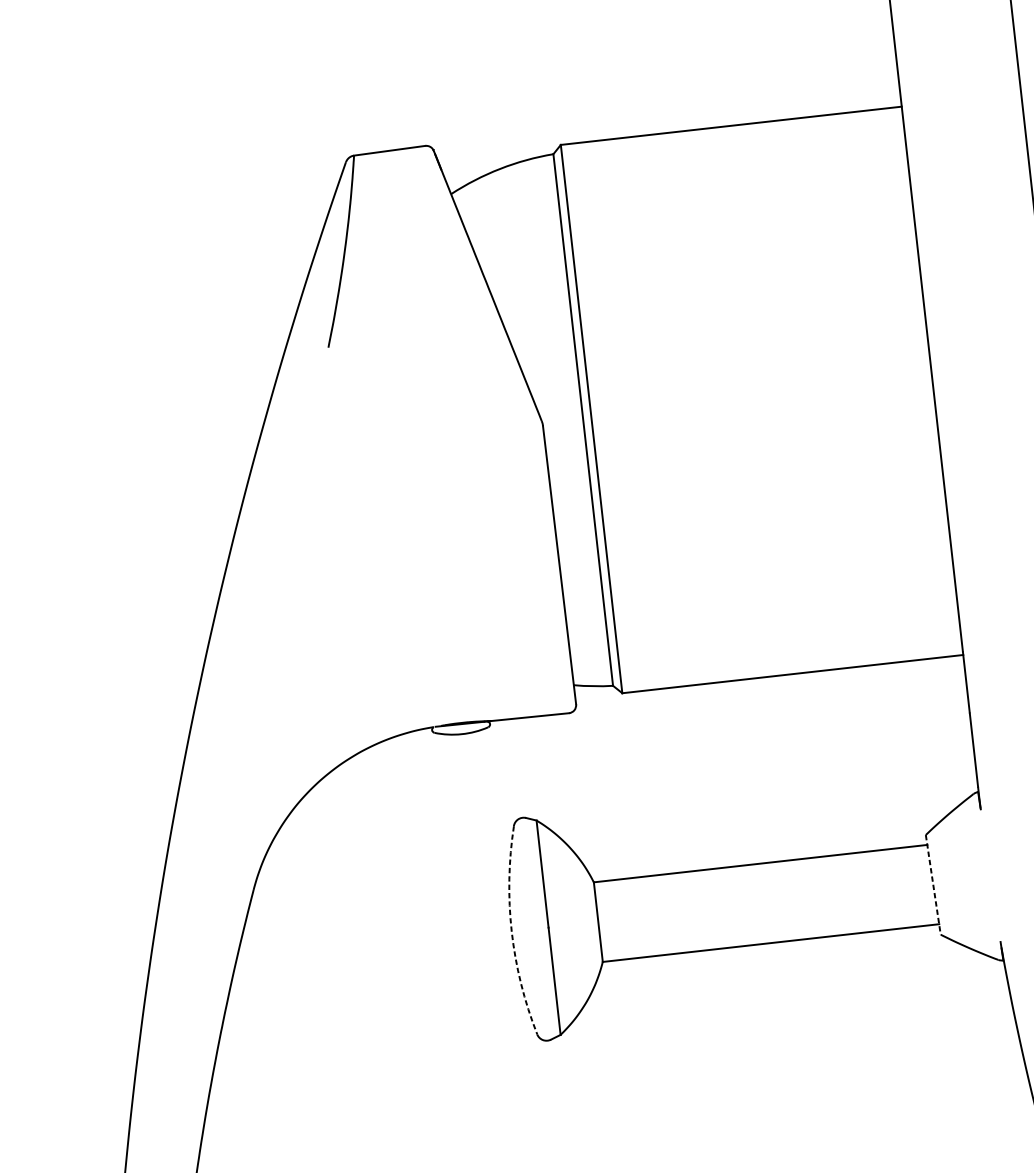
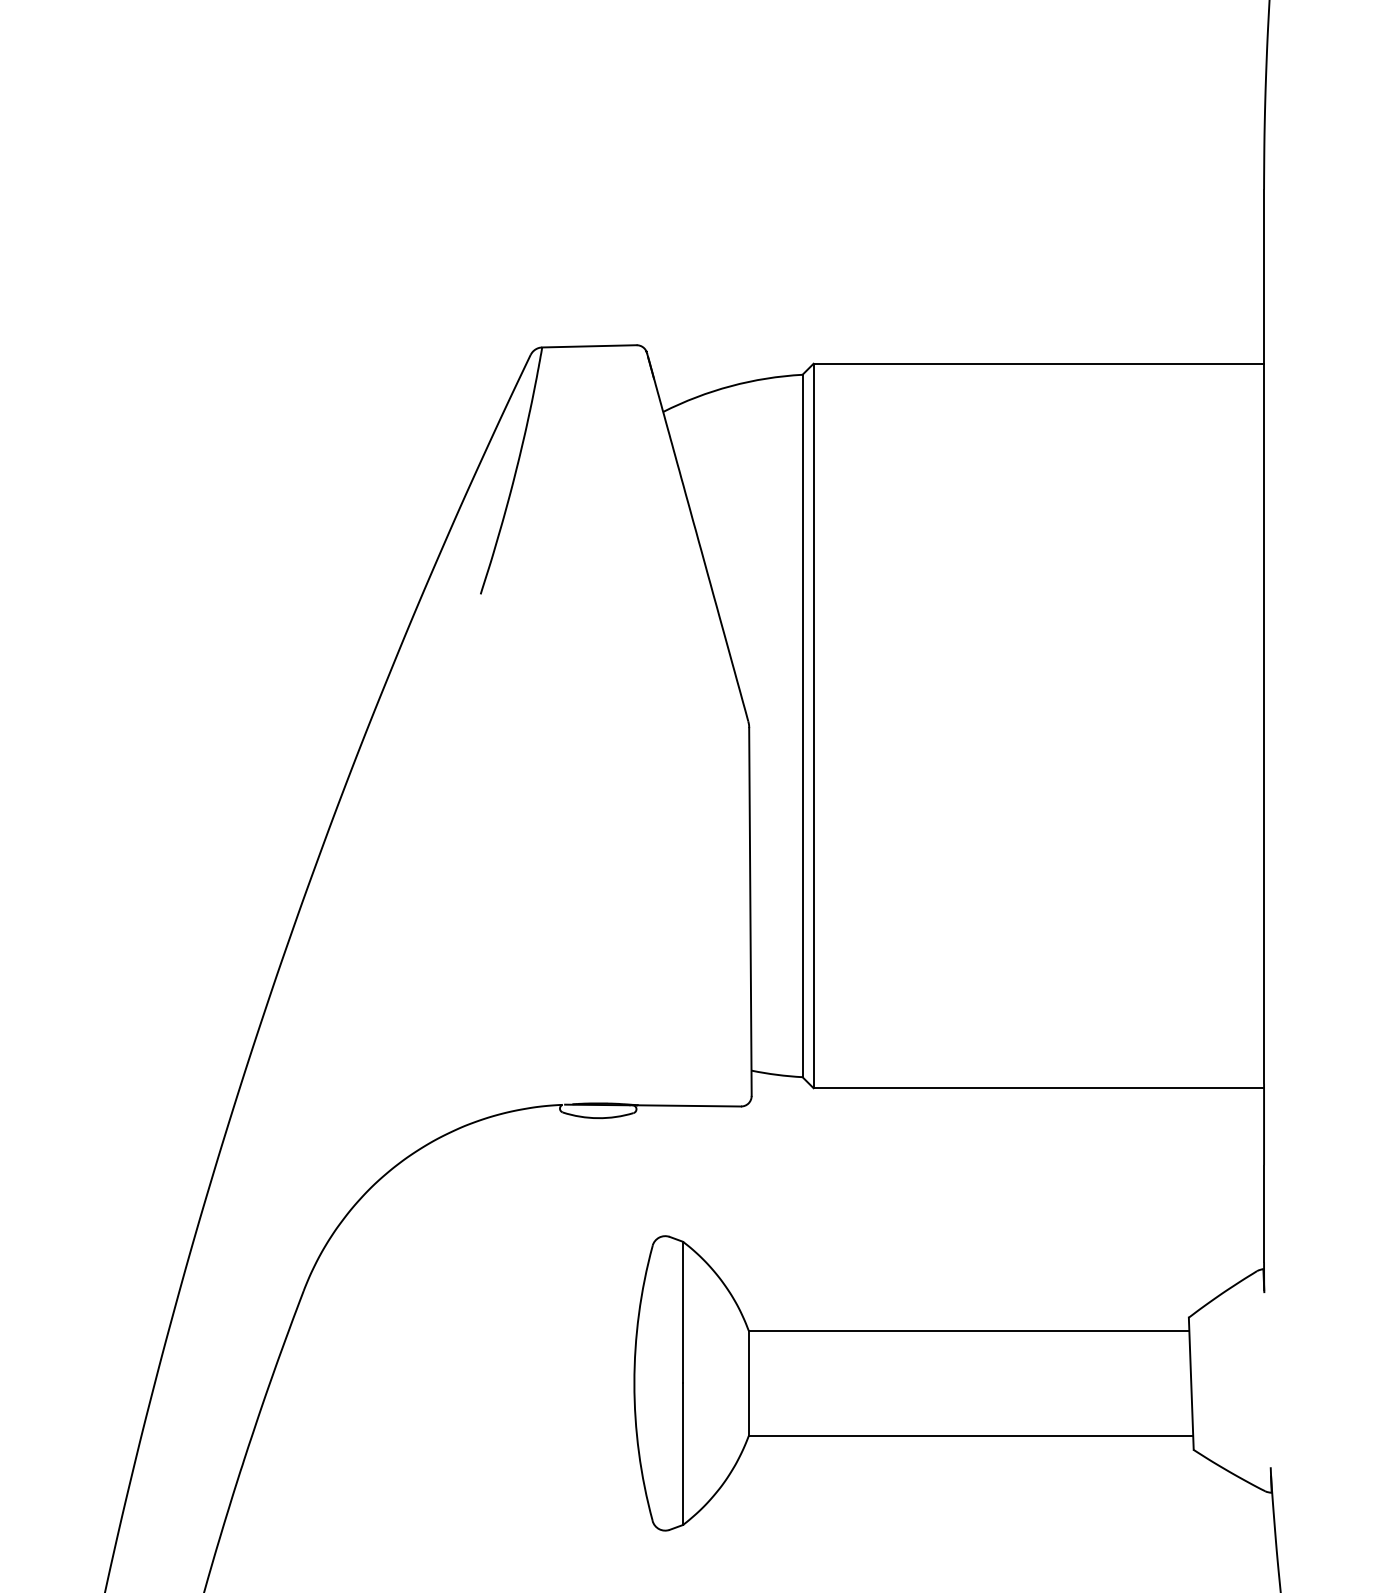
line: (933, 885) -> (1191, 1384), dashed -> solid
arc: (511, 931) -> (634, 1383), dashed -> solid

